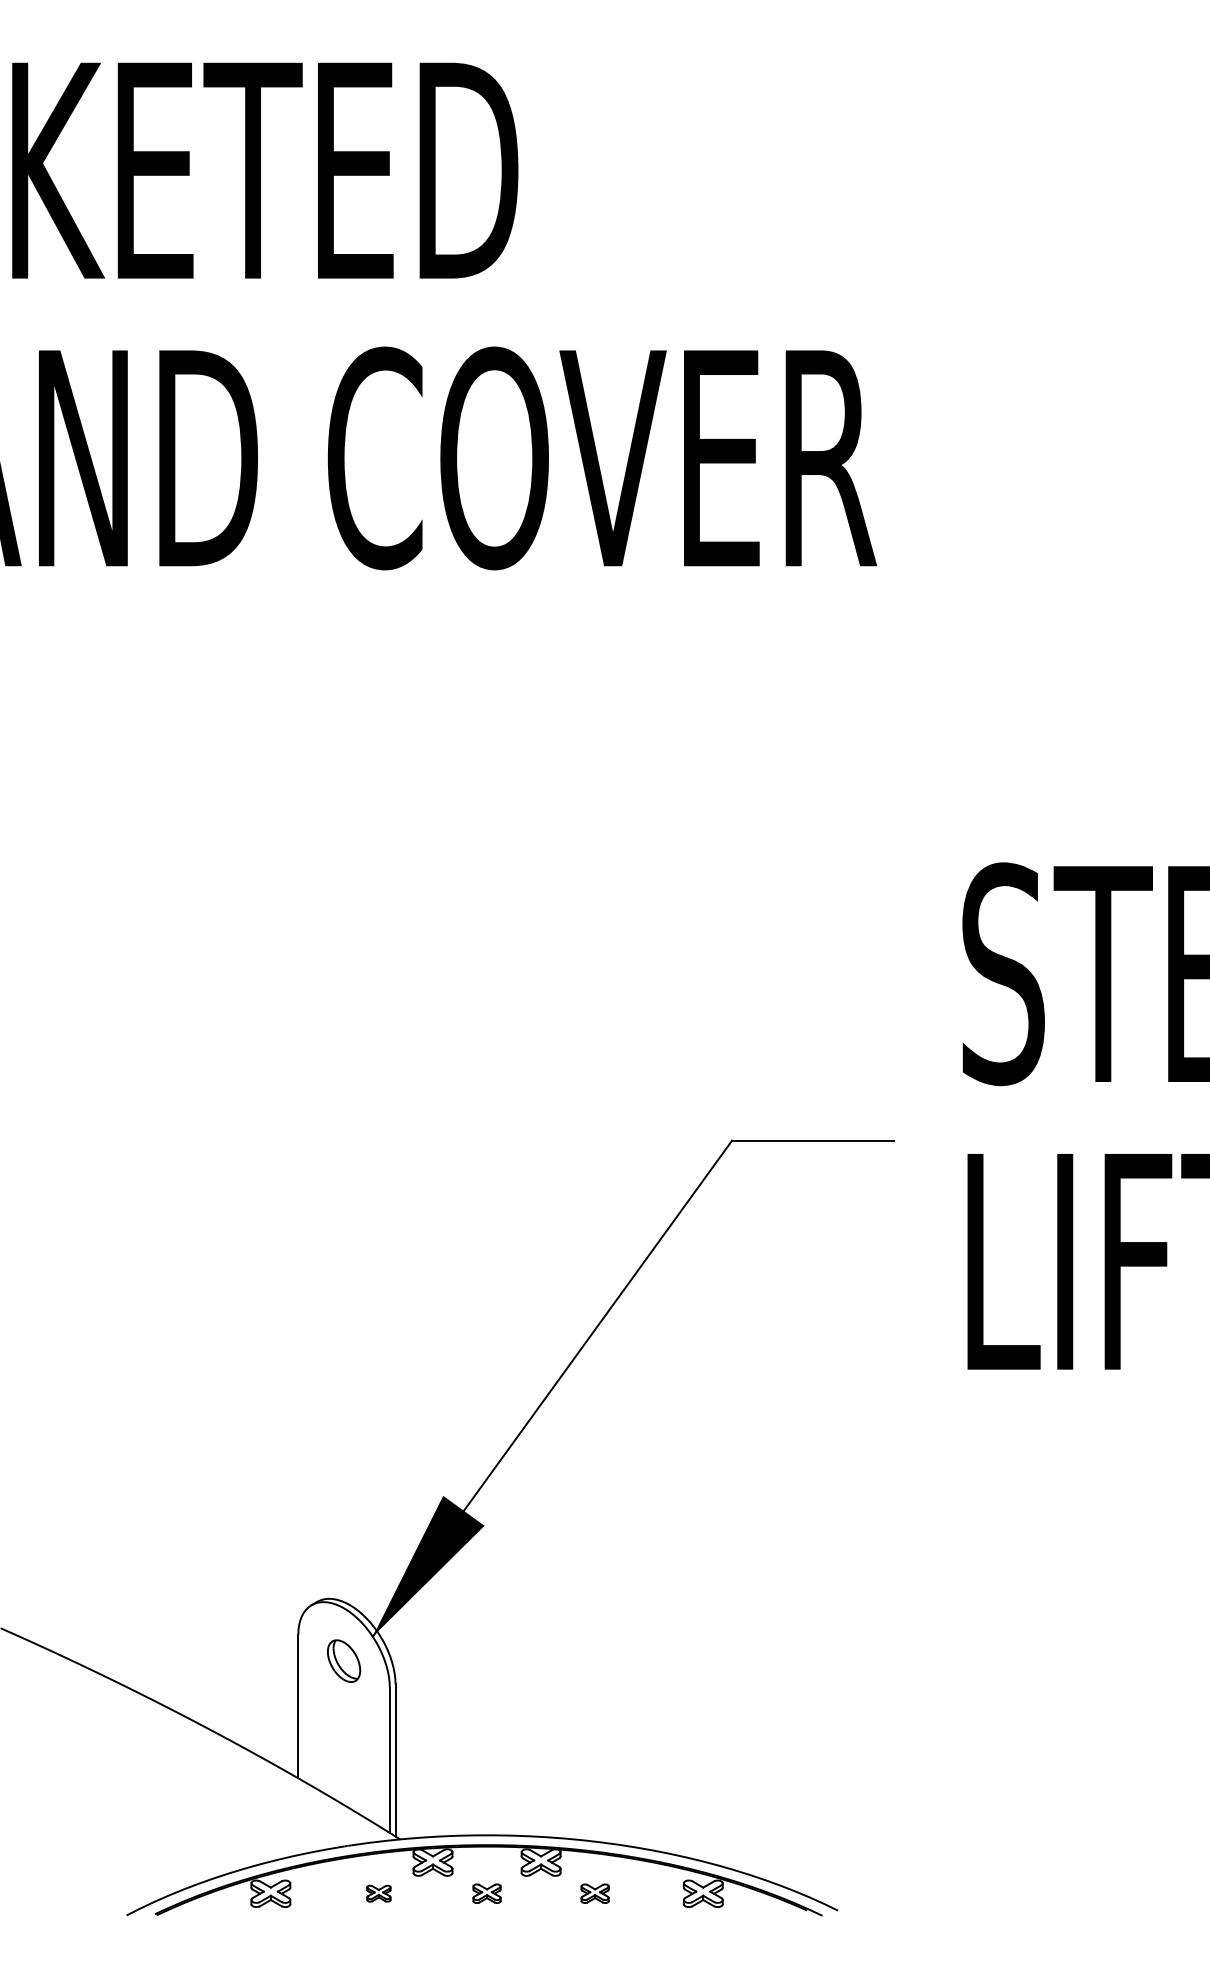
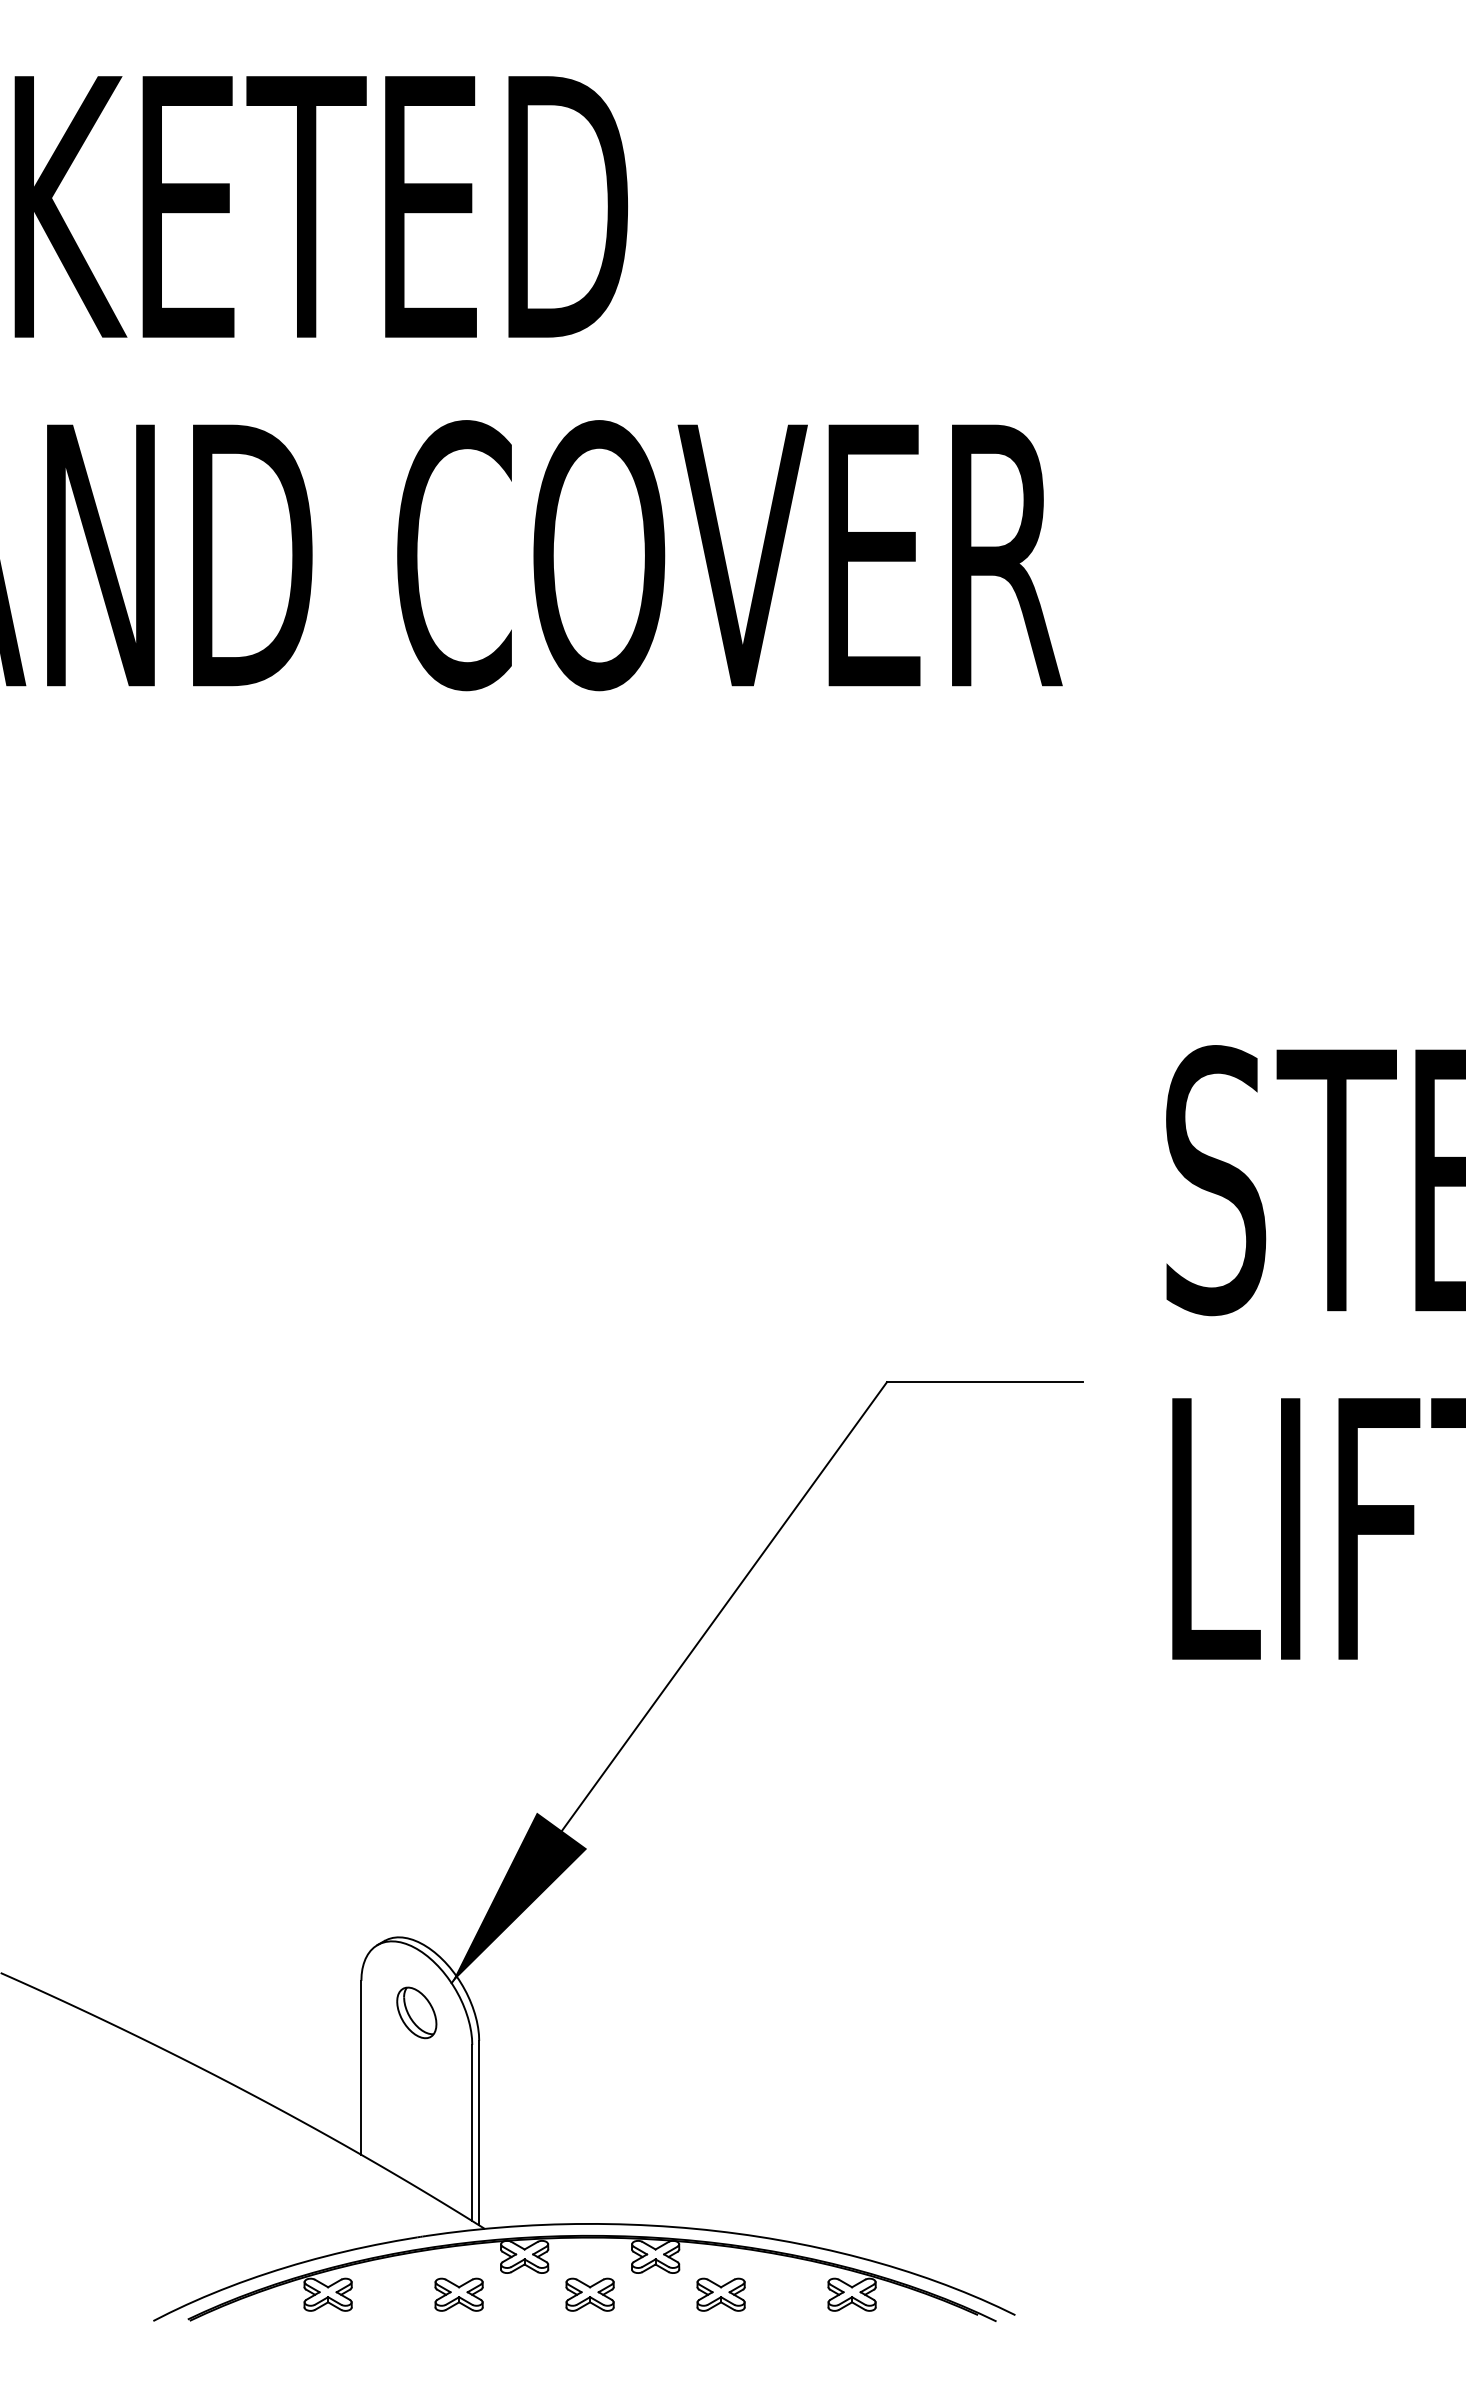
part: (378, 1893) -> (458, 2294), size x1.67
part: (486, 1893) -> (589, 2294), size x1.43
part: (594, 1893) -> (720, 2294), size x1.43

